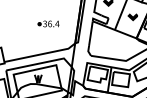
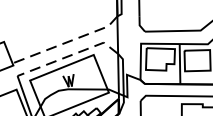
line: (41, 54) -> (68, 42), solid -> dashed
line: (41, 63) -> (70, 56), solid -> dashed

